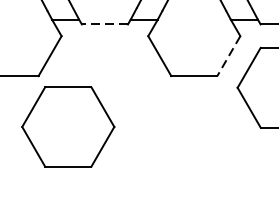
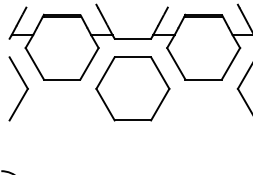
line: (104, 24) -> (132, 38), dashed -> solid
line: (228, 56) -> (230, 64), dashed -> solid
part: (67, 126) -> (132, 88), moved

